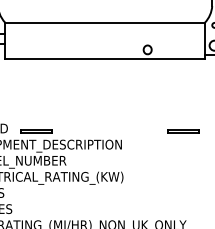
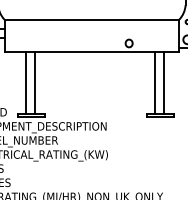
line: (30, 94) -> (26, 82), added
line: (40, 94) -> (35, 82), added
line: (177, 94) -> (155, 82), added
line: (187, 94) -> (163, 82), added

